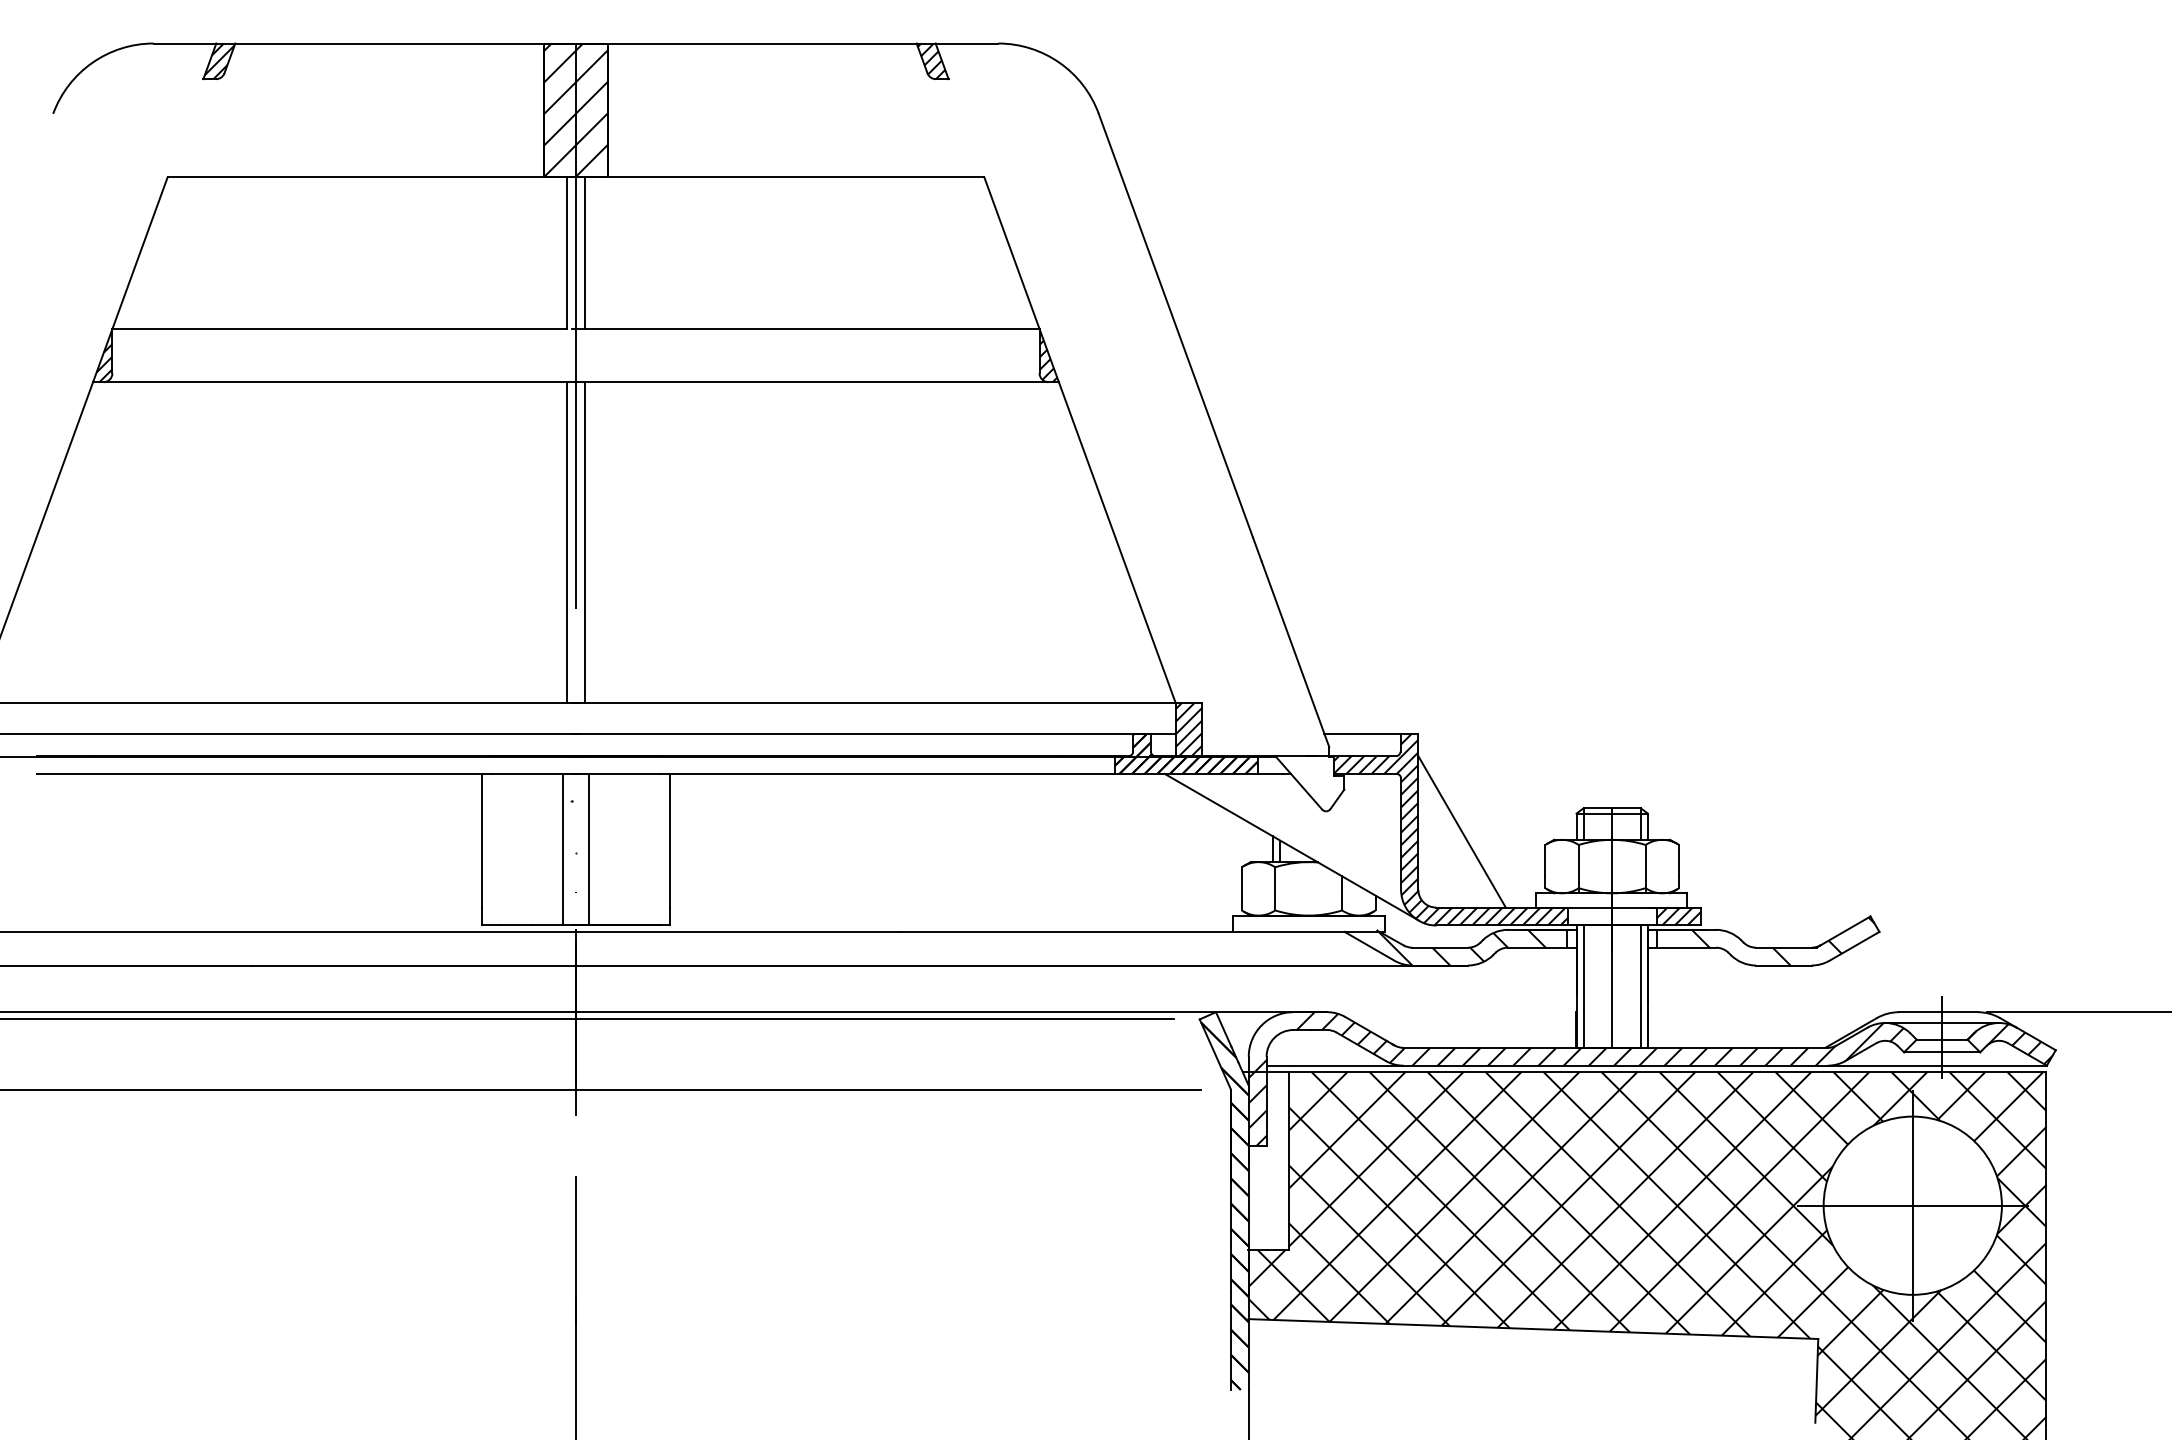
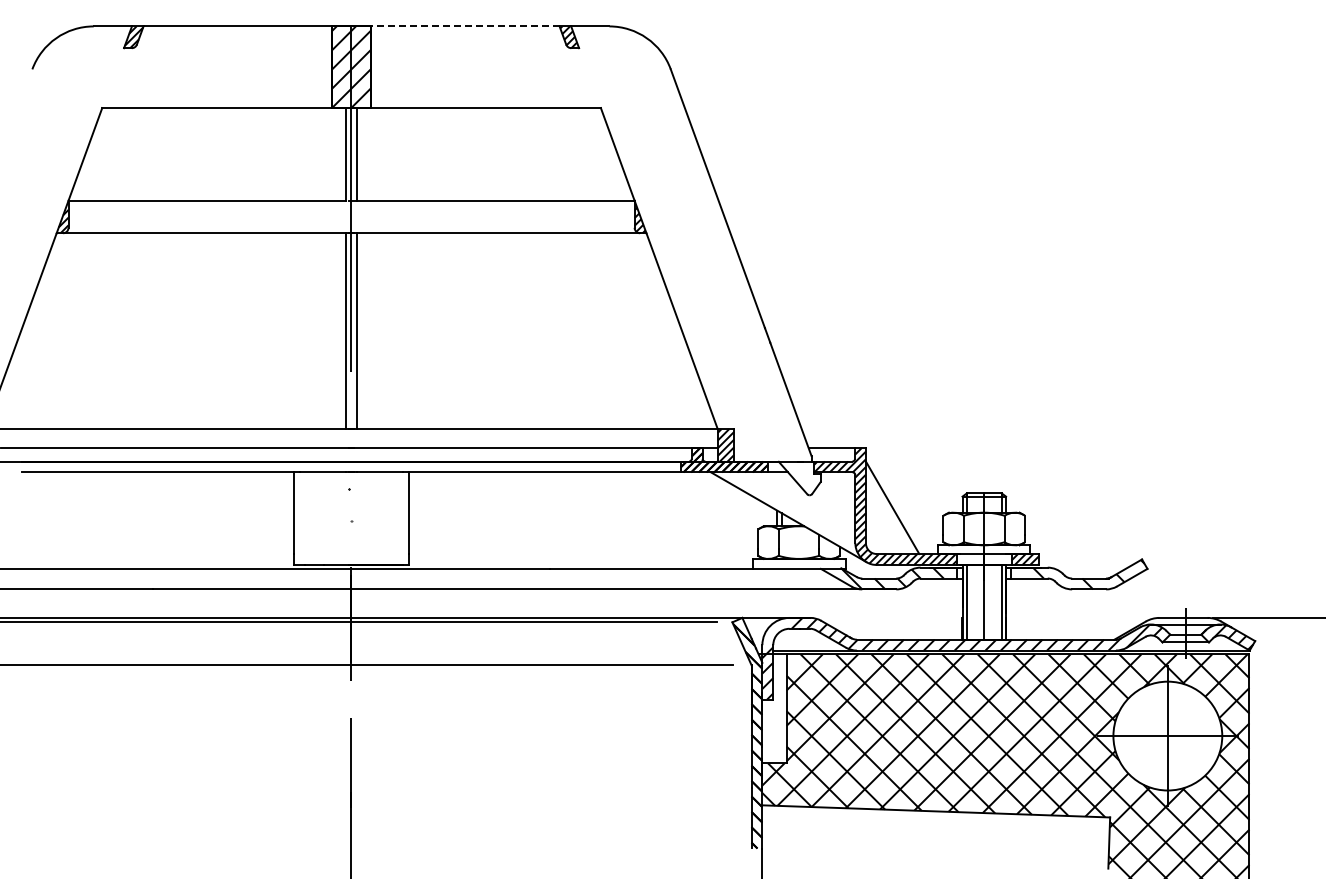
line: (760, 43) -> (464, 26), solid -> dashed
line: (562, 849) -> (343, 518), removed
line: (588, 849) -> (359, 518), removed

